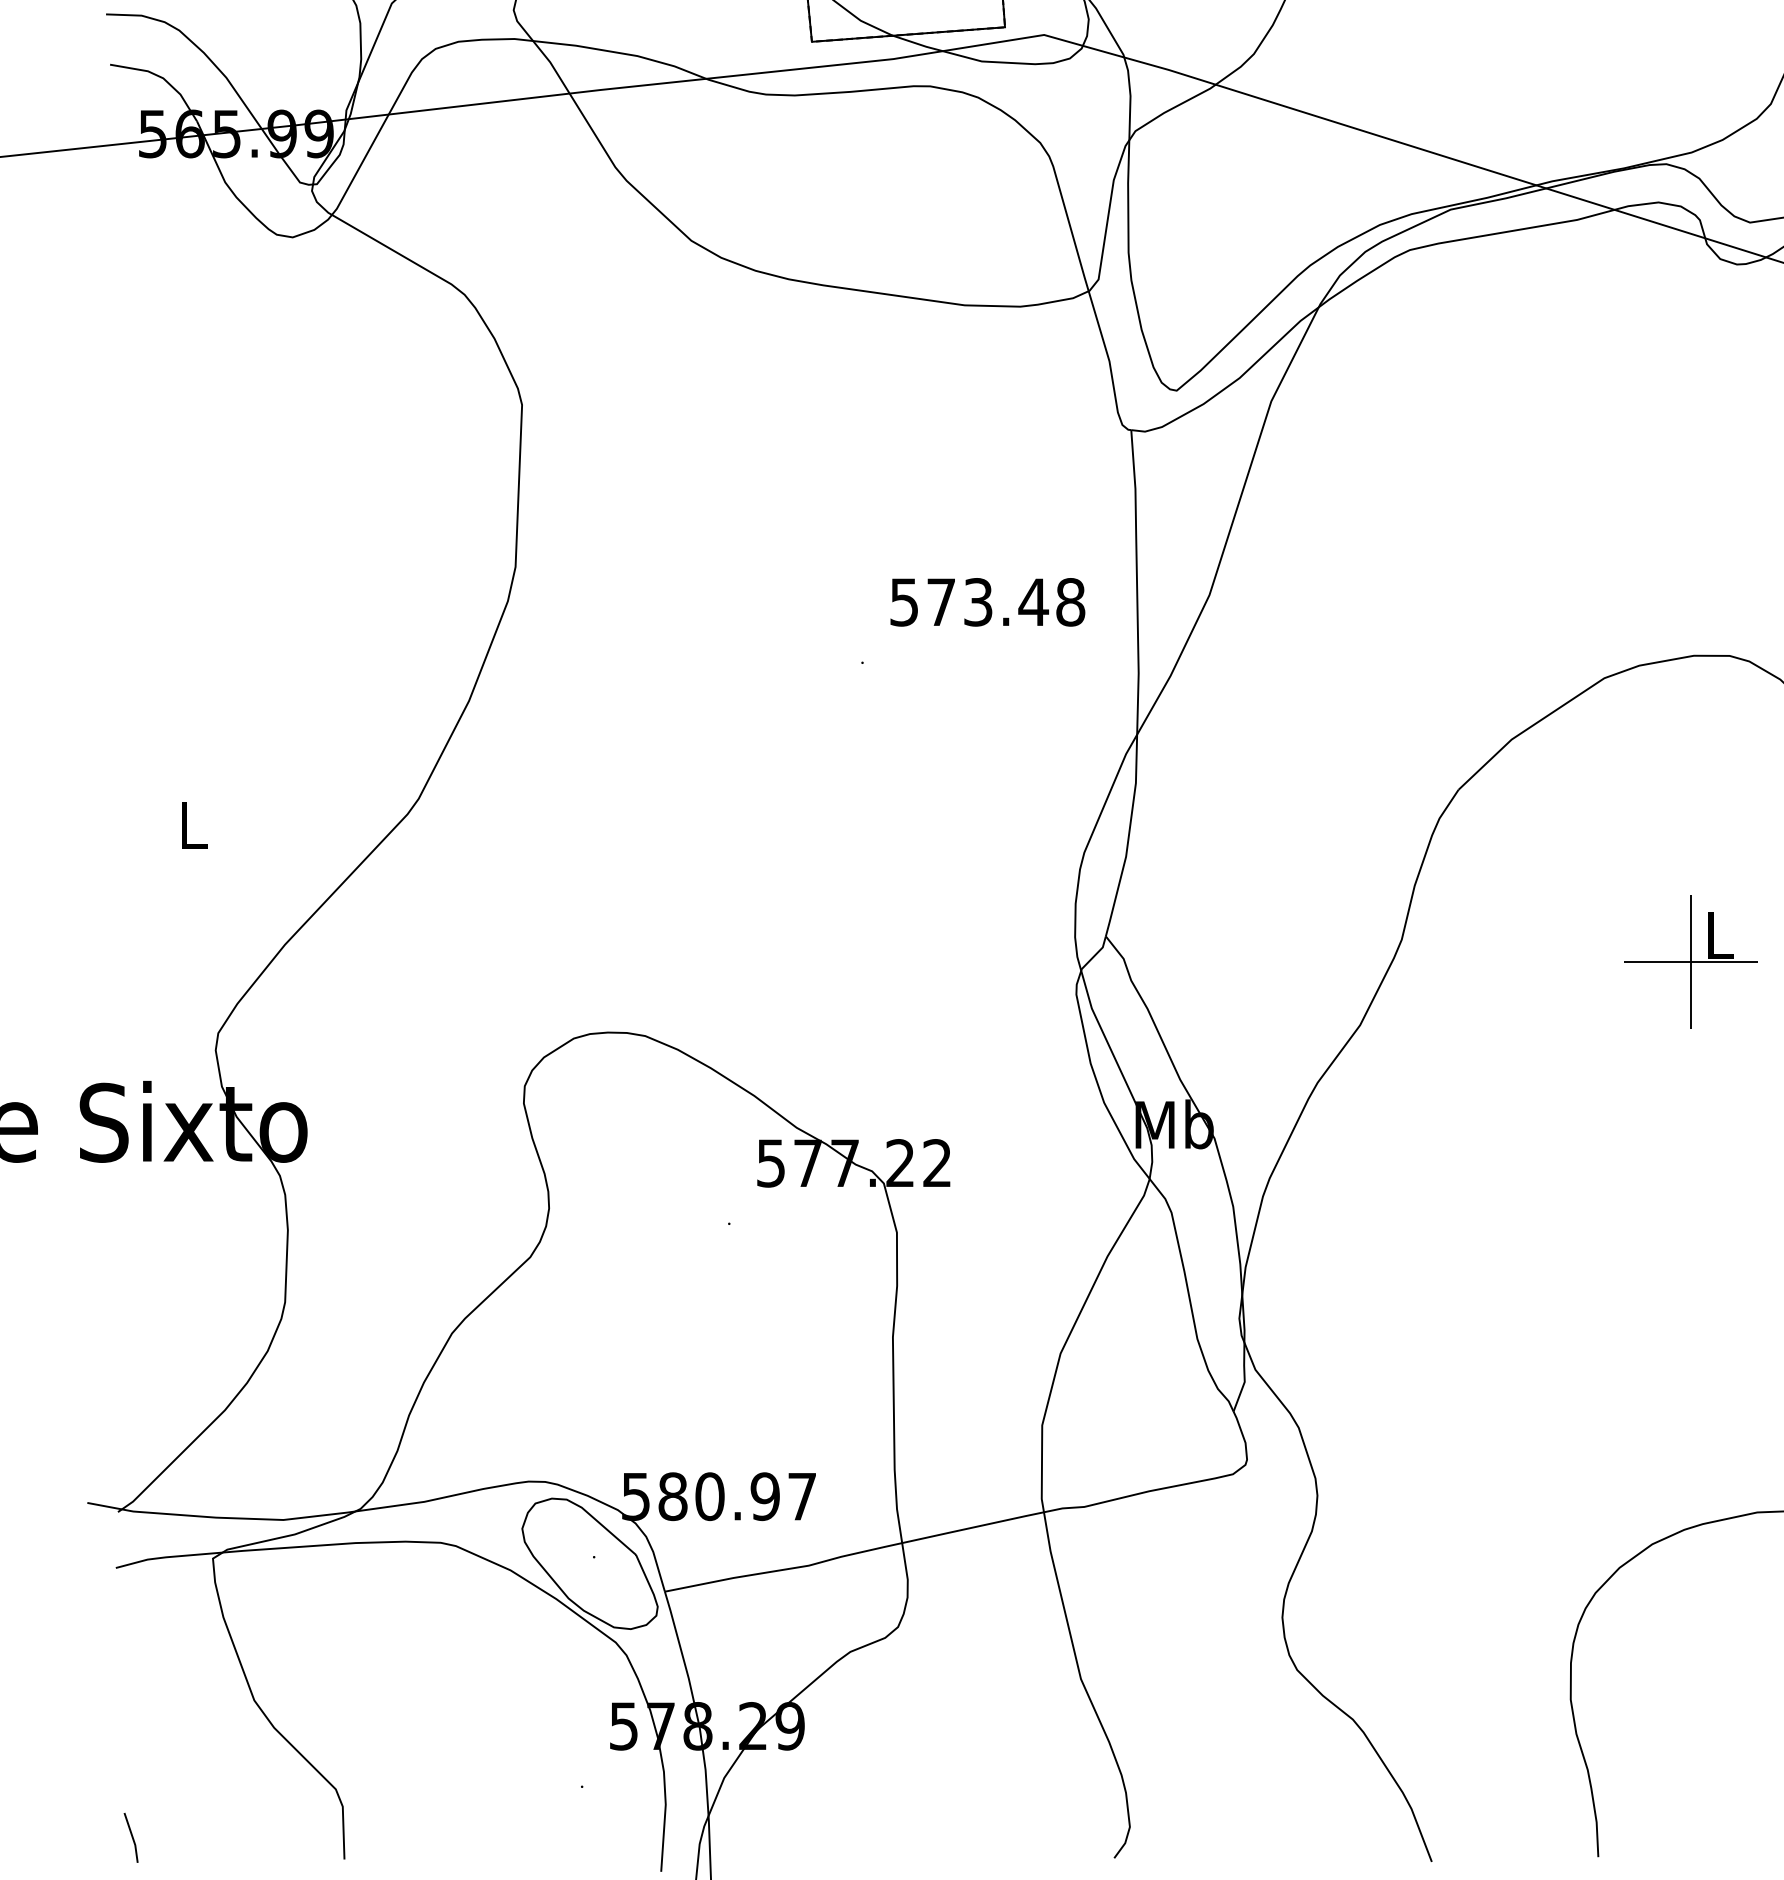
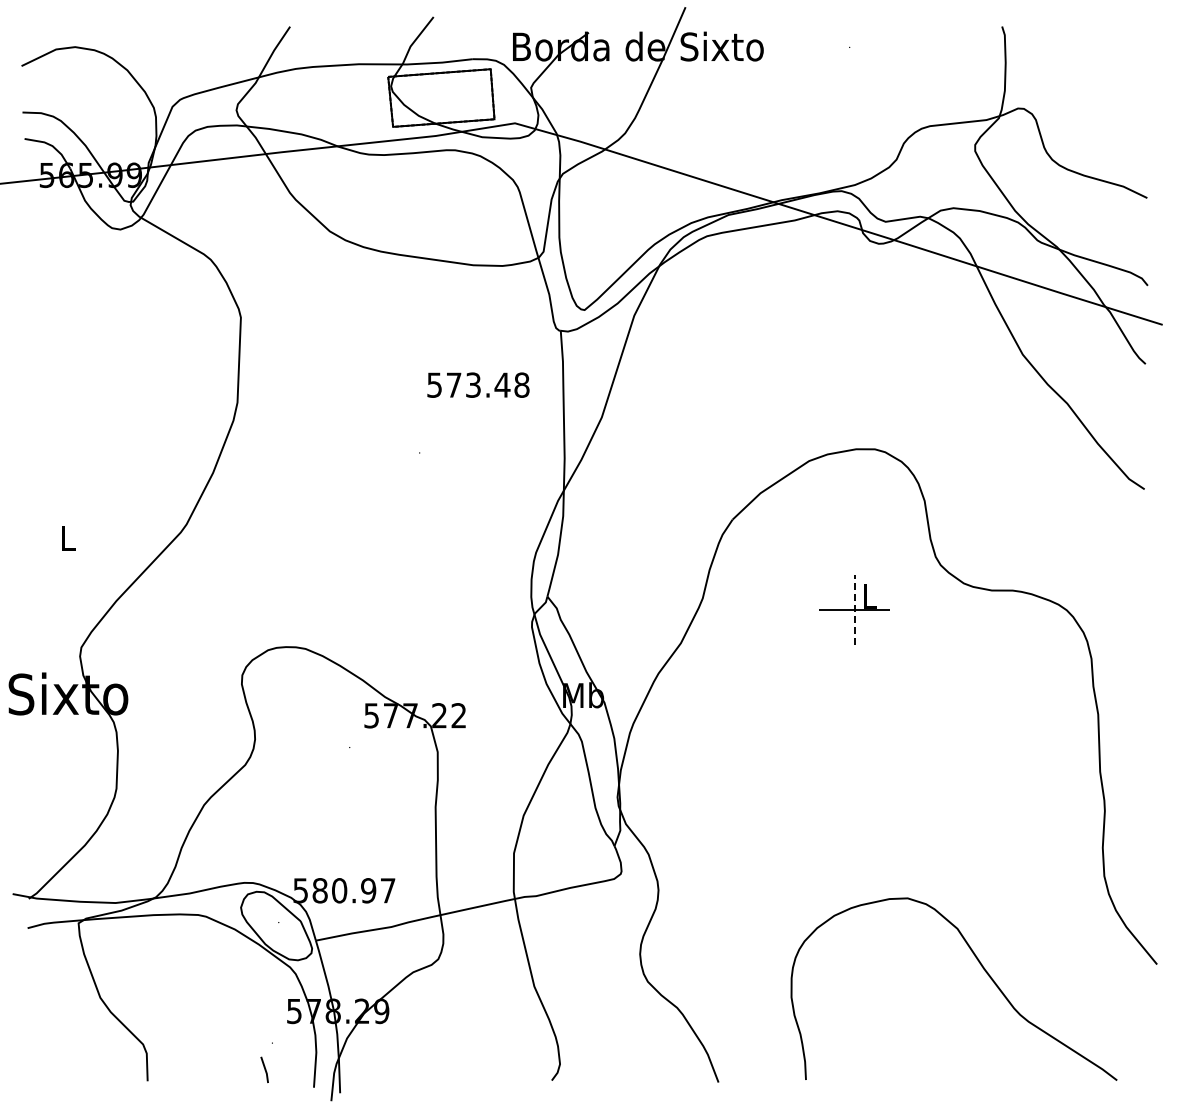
text: (987, 600) -> (478, 384), moved
line: (1690, 960) -> (854, 609), solid -> dashed
line: (130, 1837) -> (264, 1069), moved

